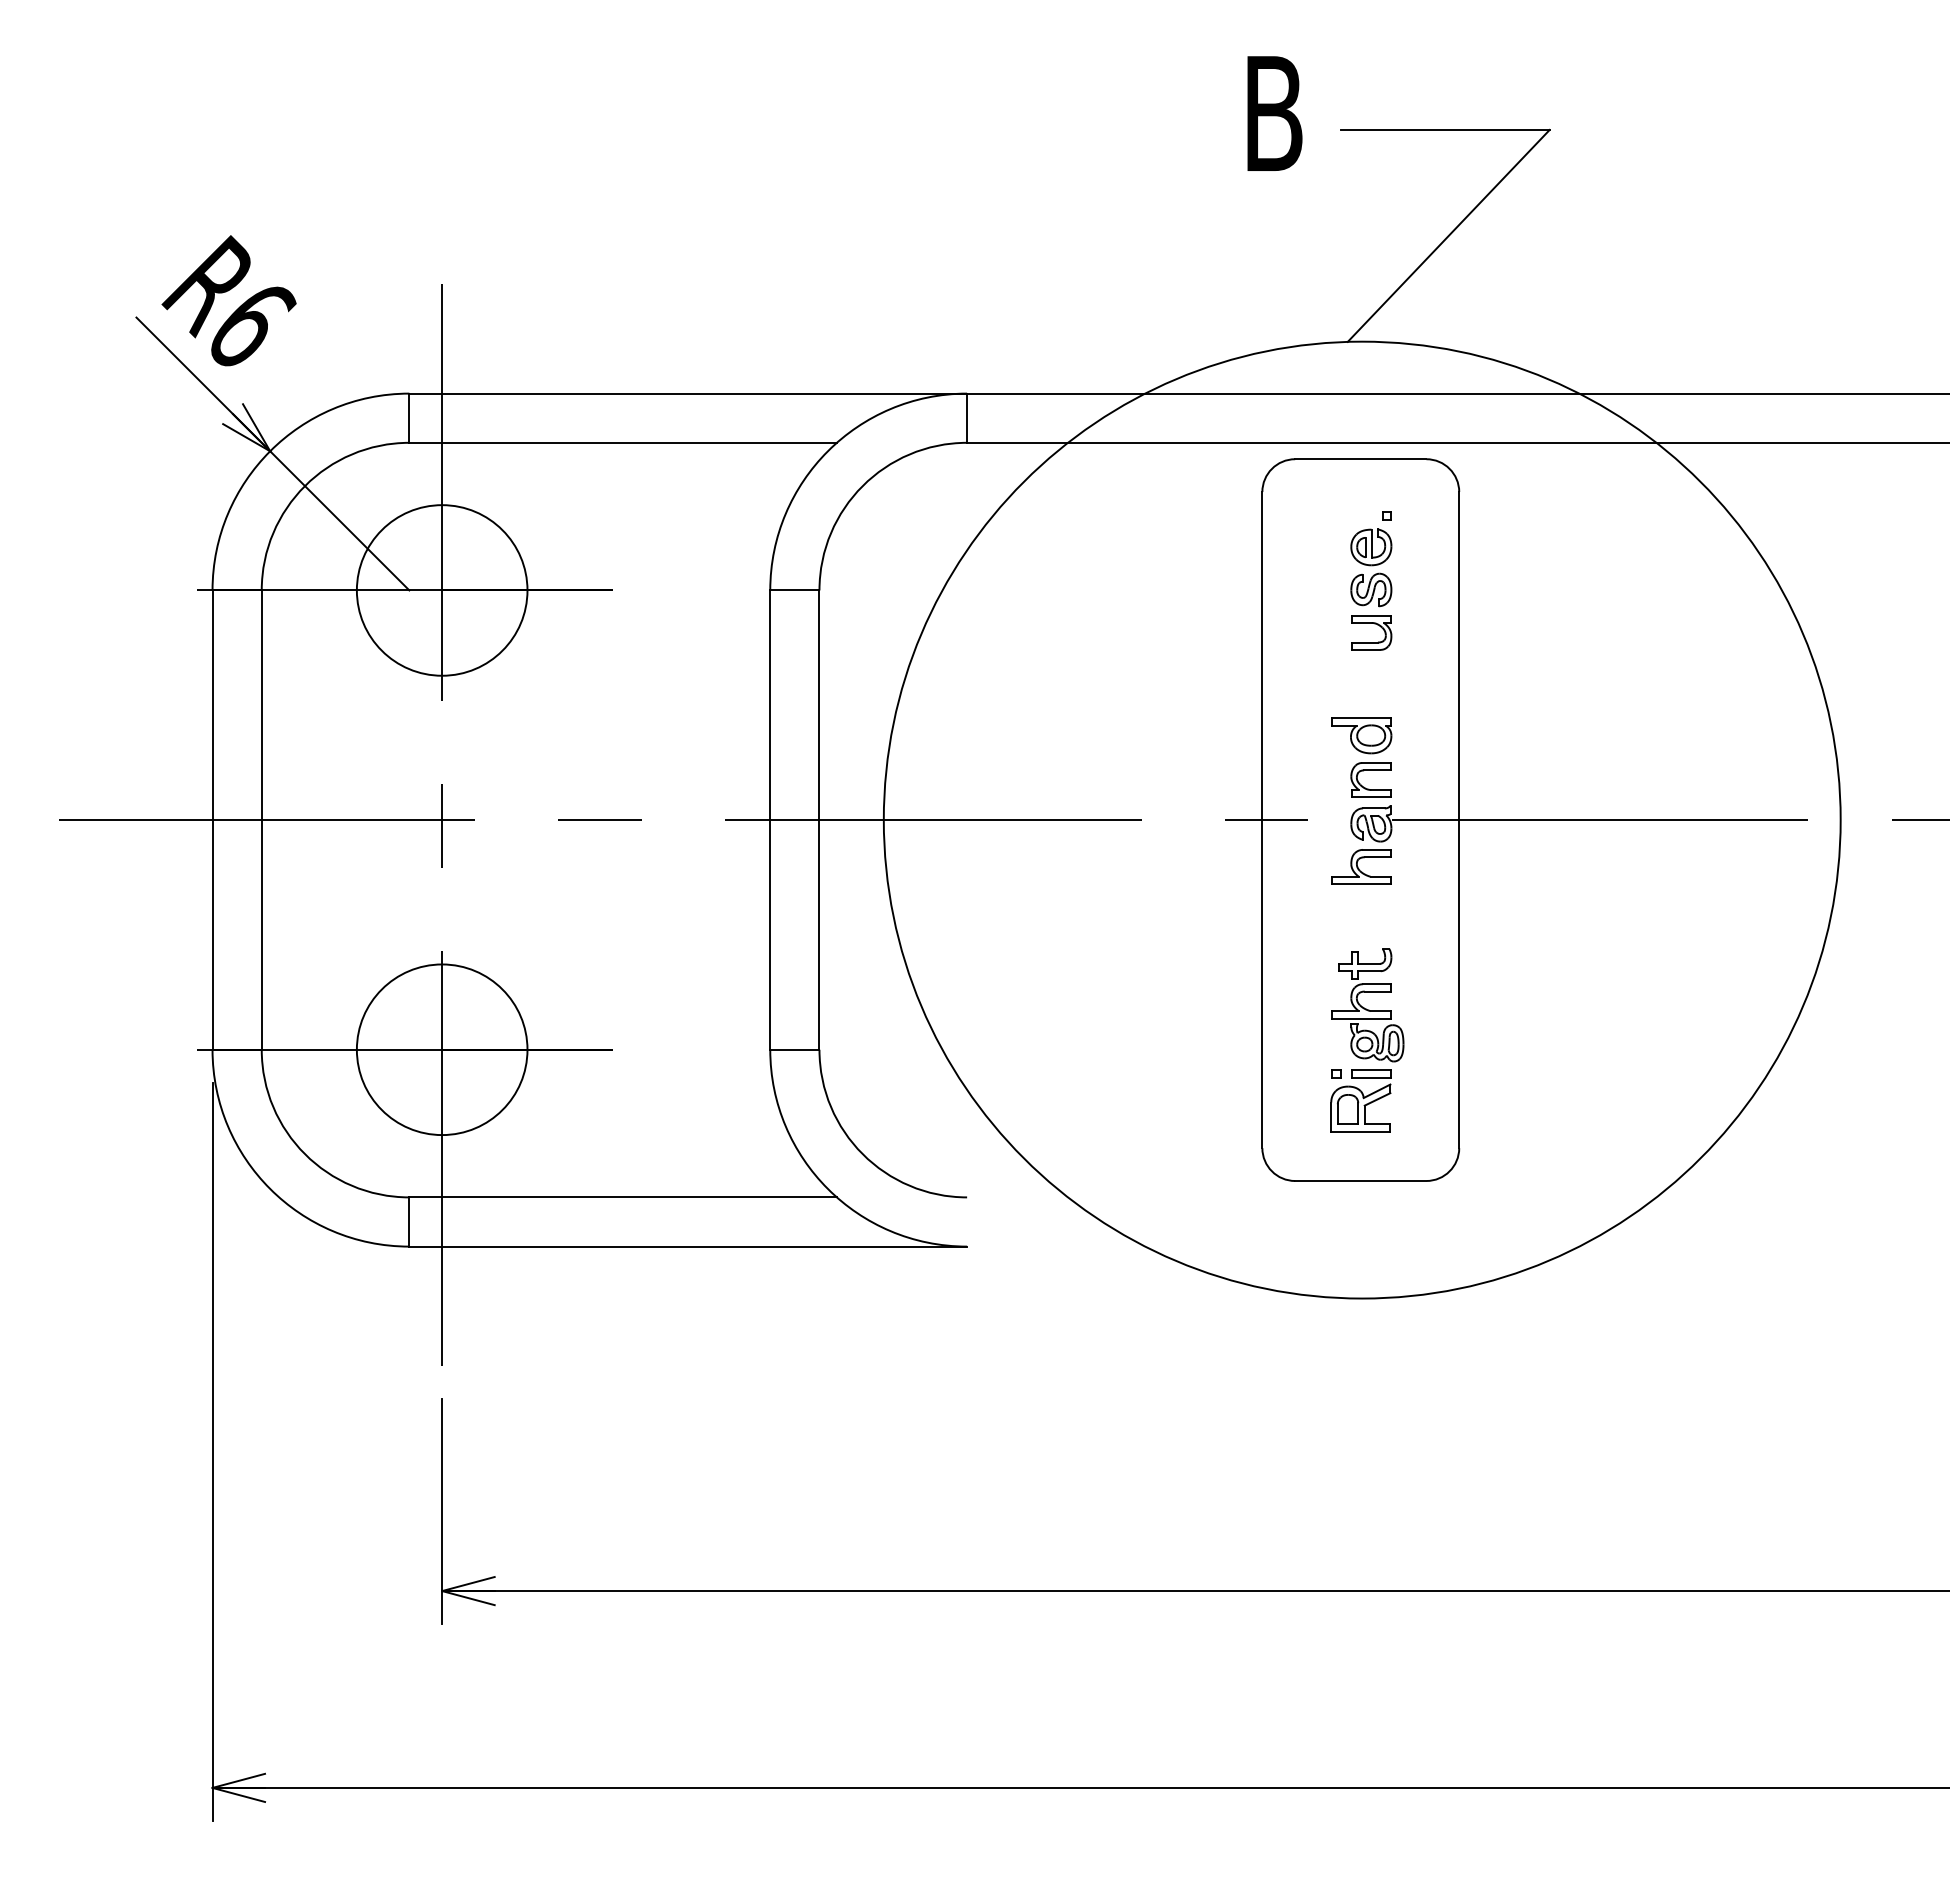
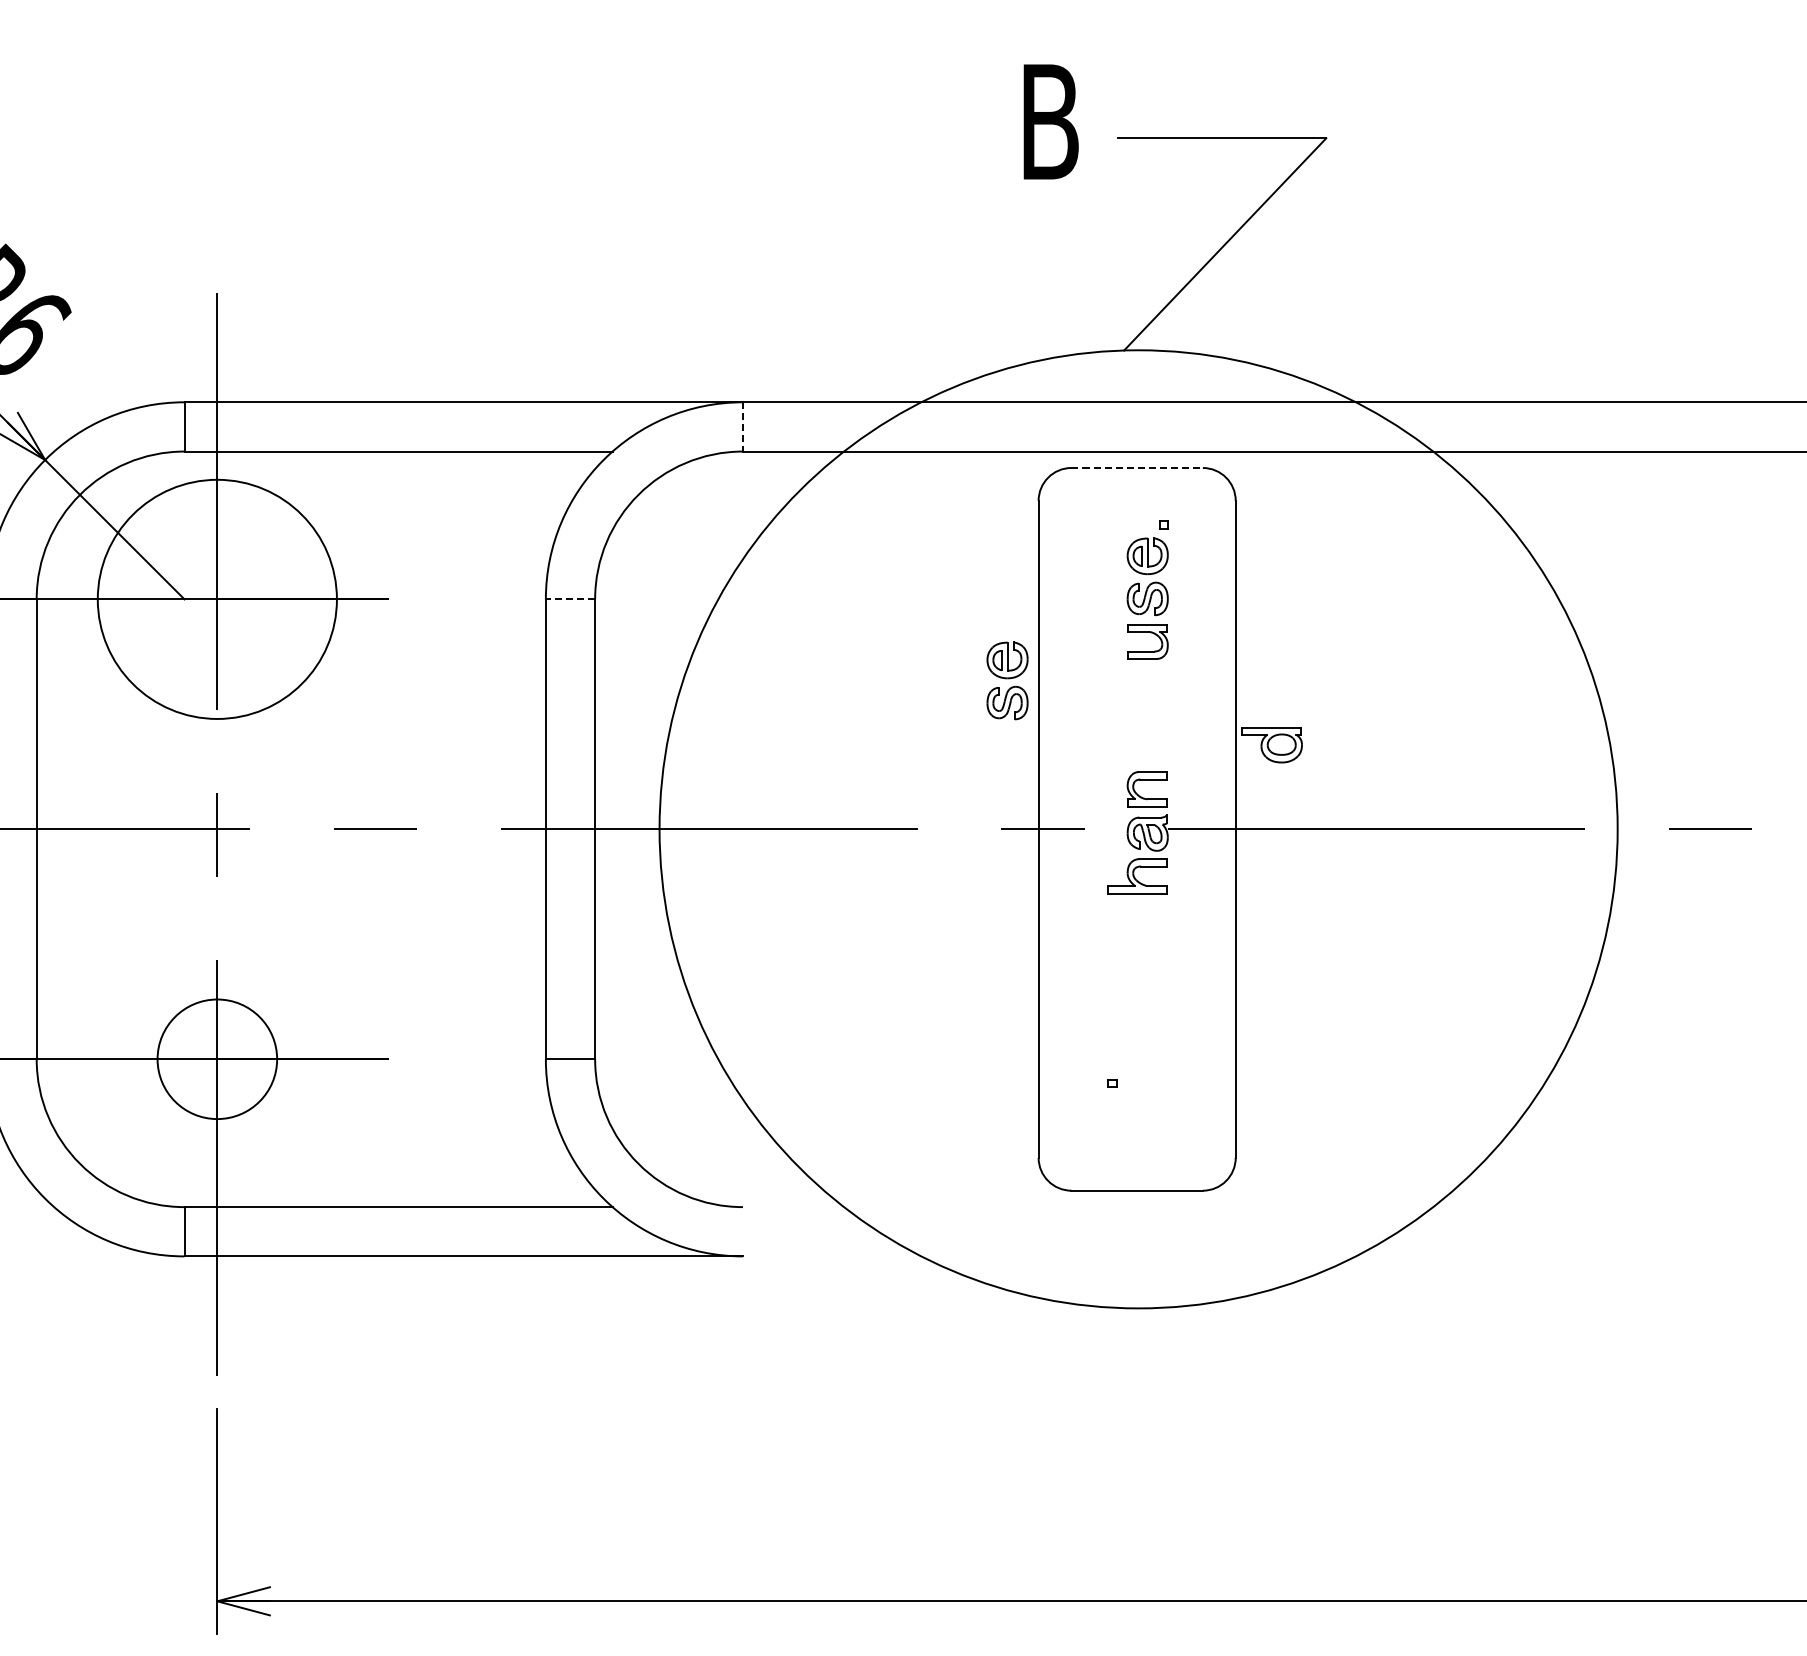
line: (967, 418) -> (743, 427), solid -> dashed
line: (1360, 459) -> (1136, 468), solid -> dashed
circle: (441, 590) -> (216, 599), size x1.4
line: (794, 590) -> (570, 599), solid -> dashed
part: (1231, 671) -> (1007, 680), added
part: (1361, 735) -> (1272, 744), moved
part: (1367, 1040) -> (1143, 1050), removed
circle: (441, 1049) -> (216, 1059), size x0.7

